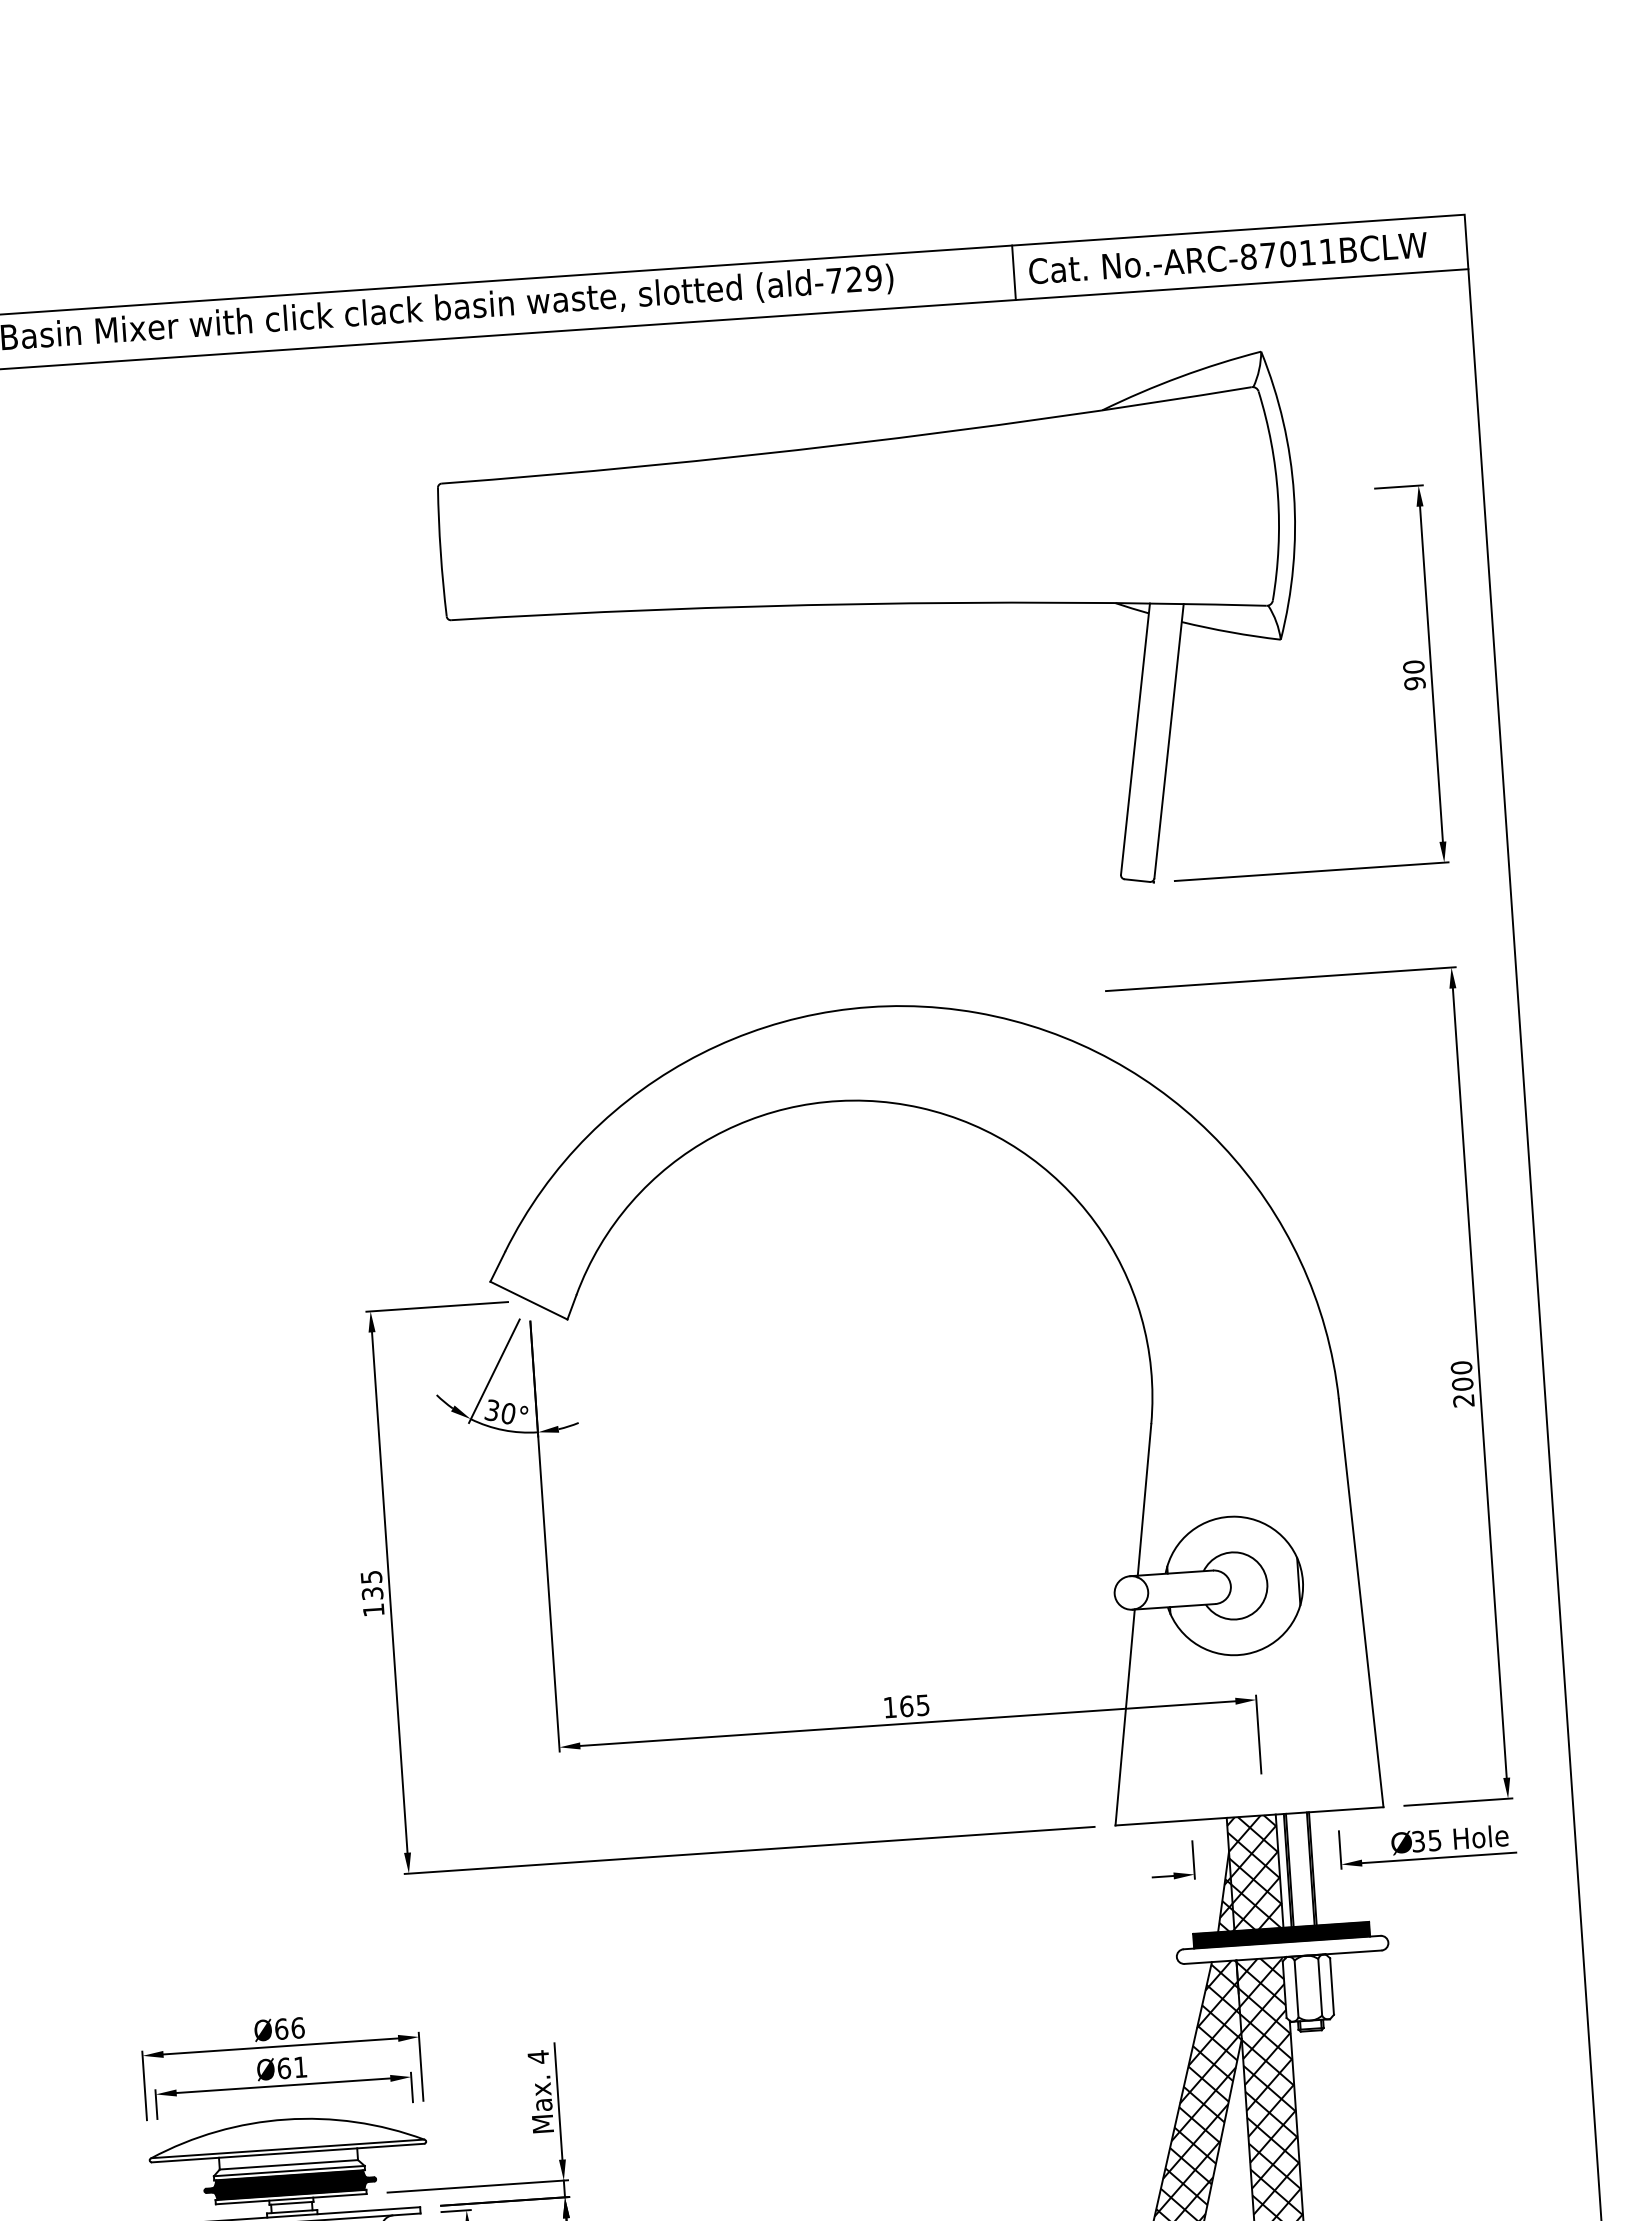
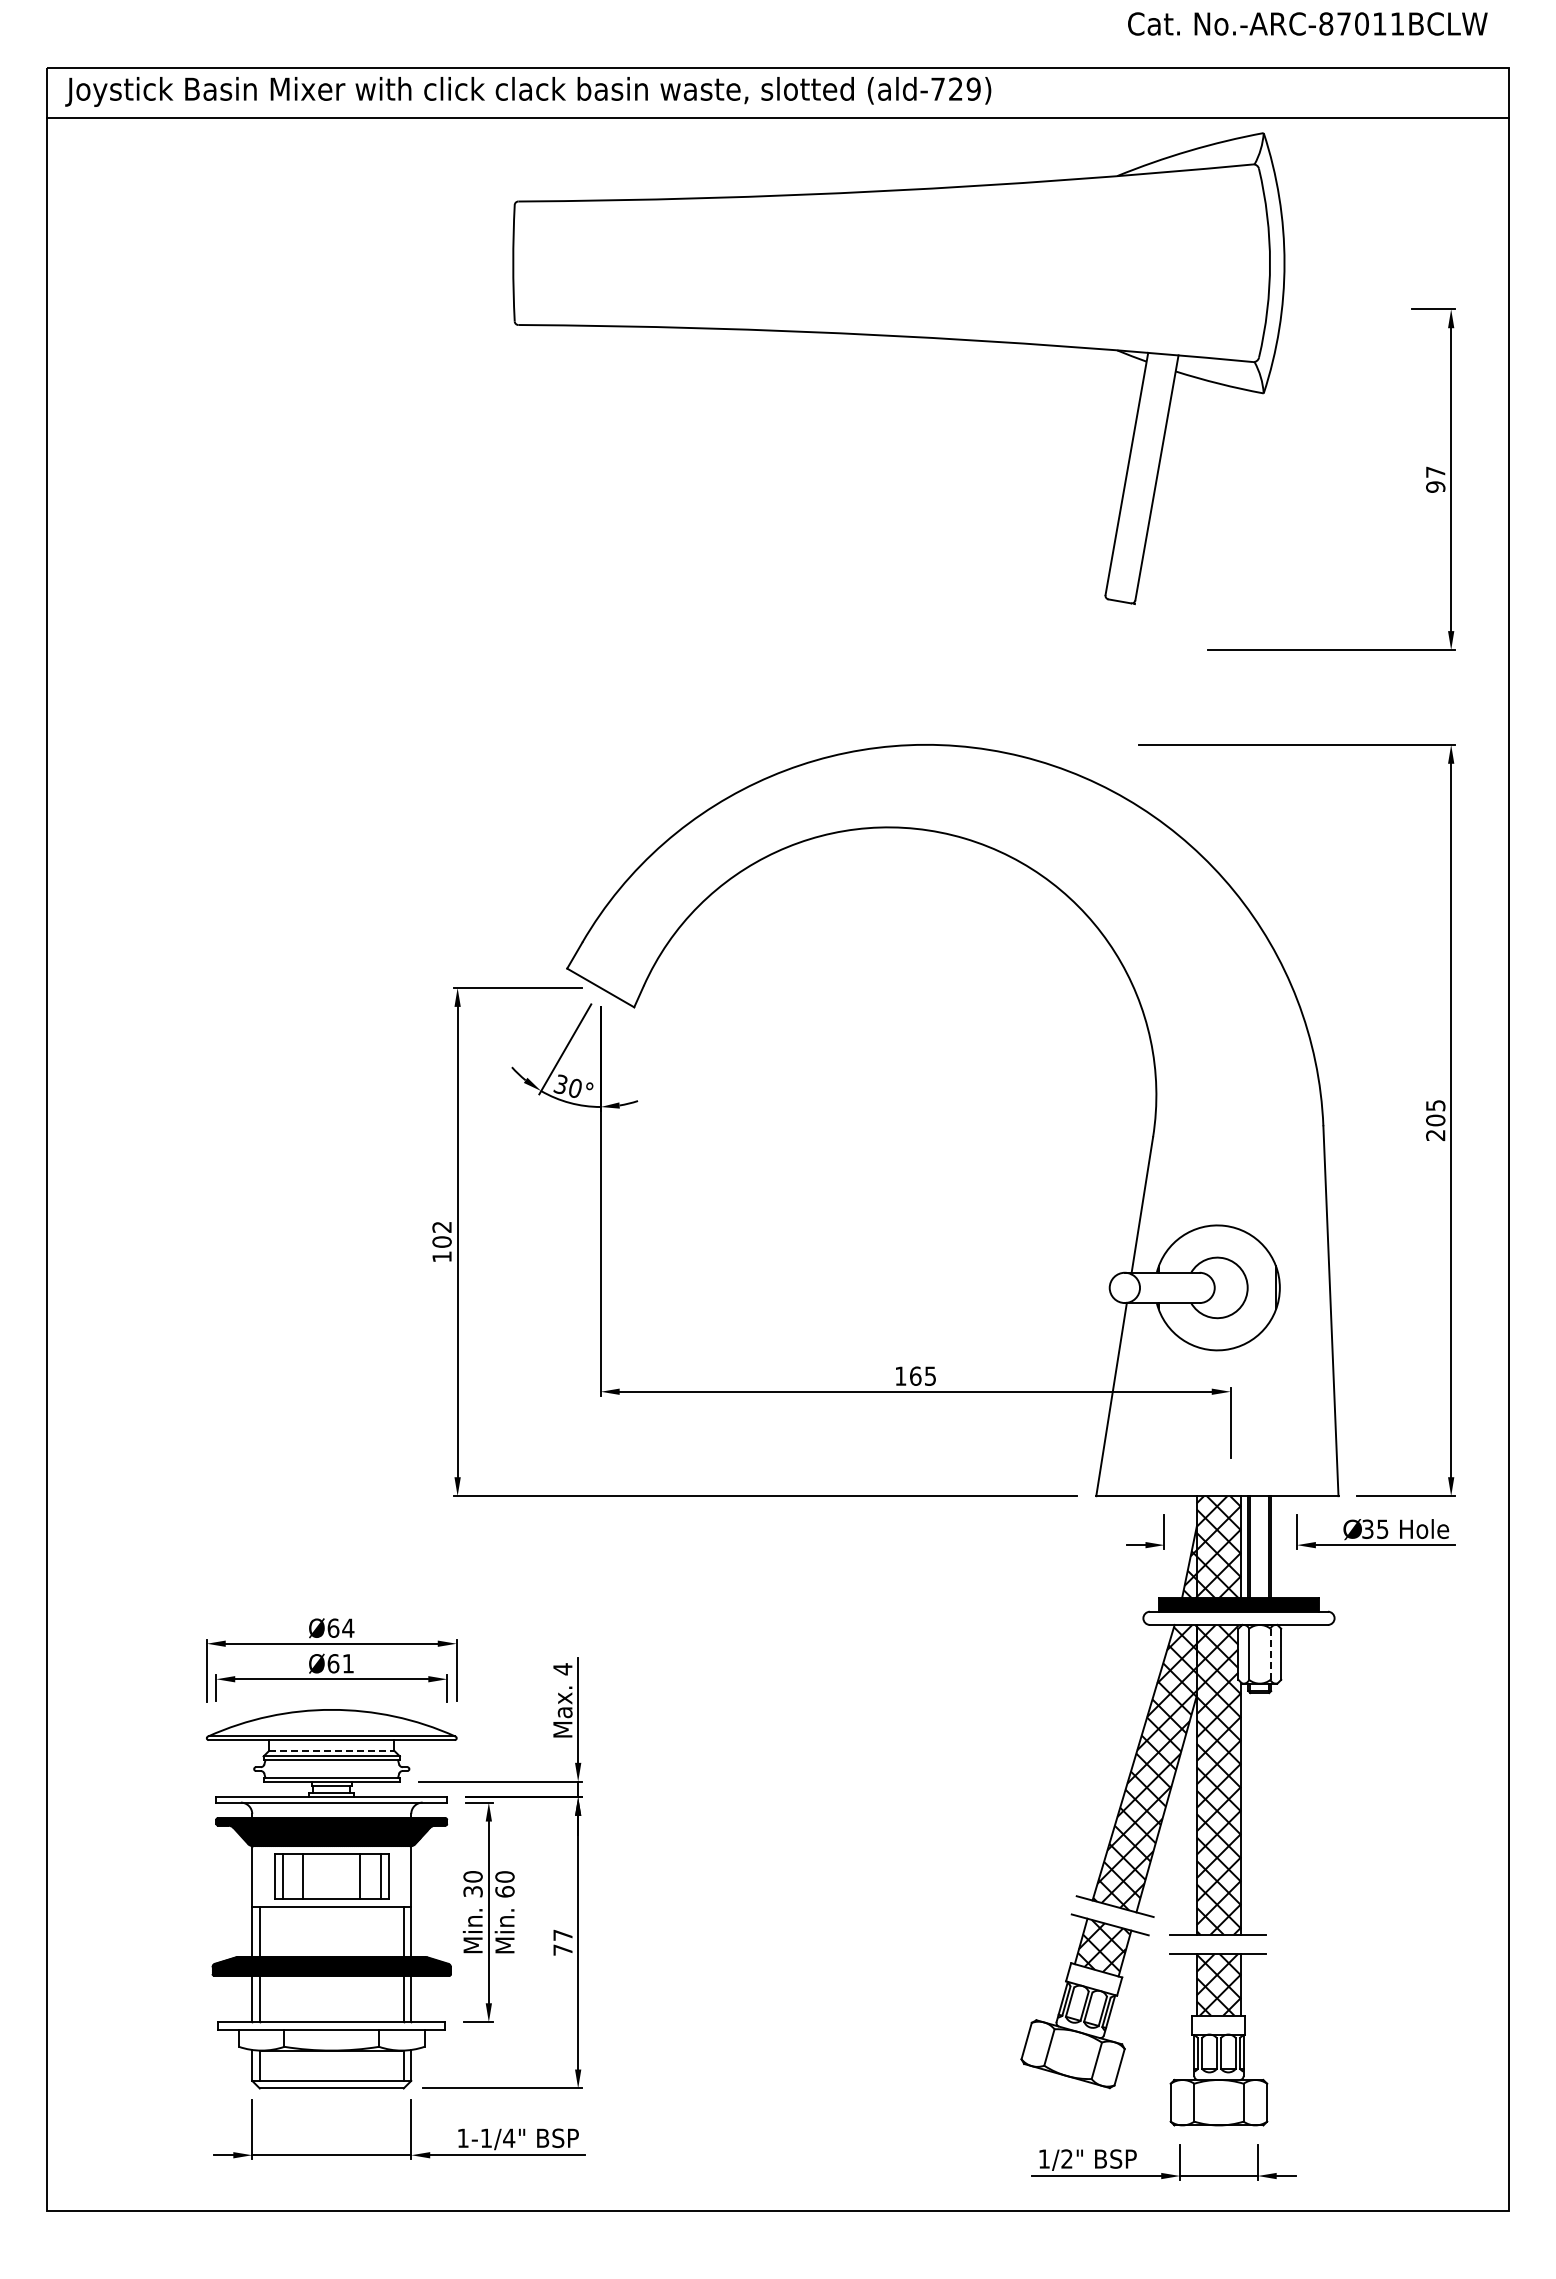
text: (1227, 257) -> (1307, 23), moved
line: (1014, 272) -> (1100, 92), removed
part: (872, 605) -> (898, 337), moved
text: (1413, 667) -> (1435, 472), 90 -> 97
text: (1461, 1367) -> (1435, 1105), 200 -> 205
text: (371, 1585) -> (441, 1234), 135 -> 102
line: (1320, 1987) -> (1270, 1654), solid -> dashed
text: (298, 2027) -> (348, 1627), Ø66 -> Ø64
line: (289, 2164) -> (332, 1750), solid -> dashed
hatch: (290, 2185) -> (331, 1769), removed

